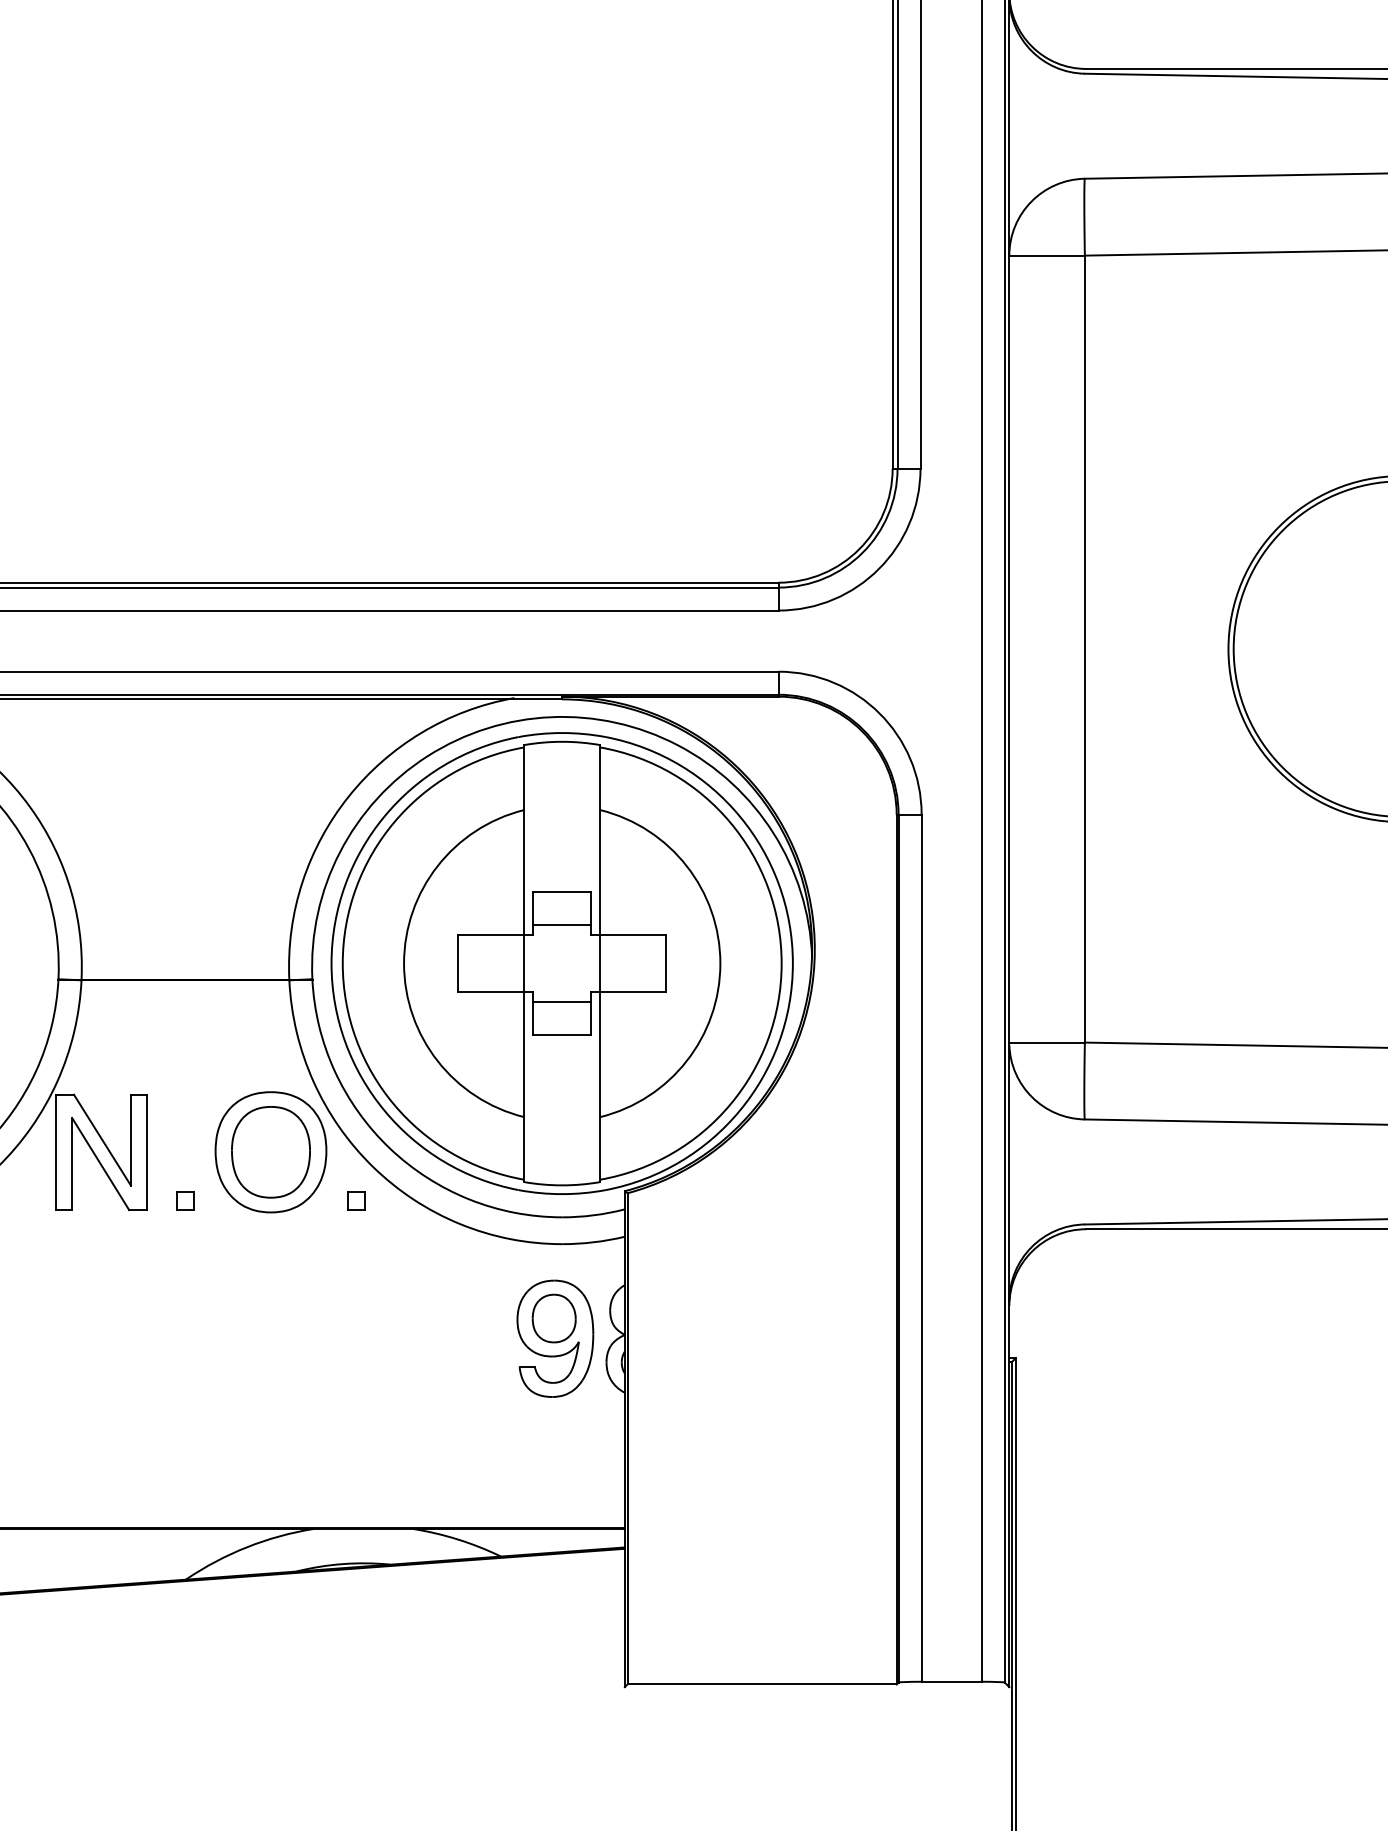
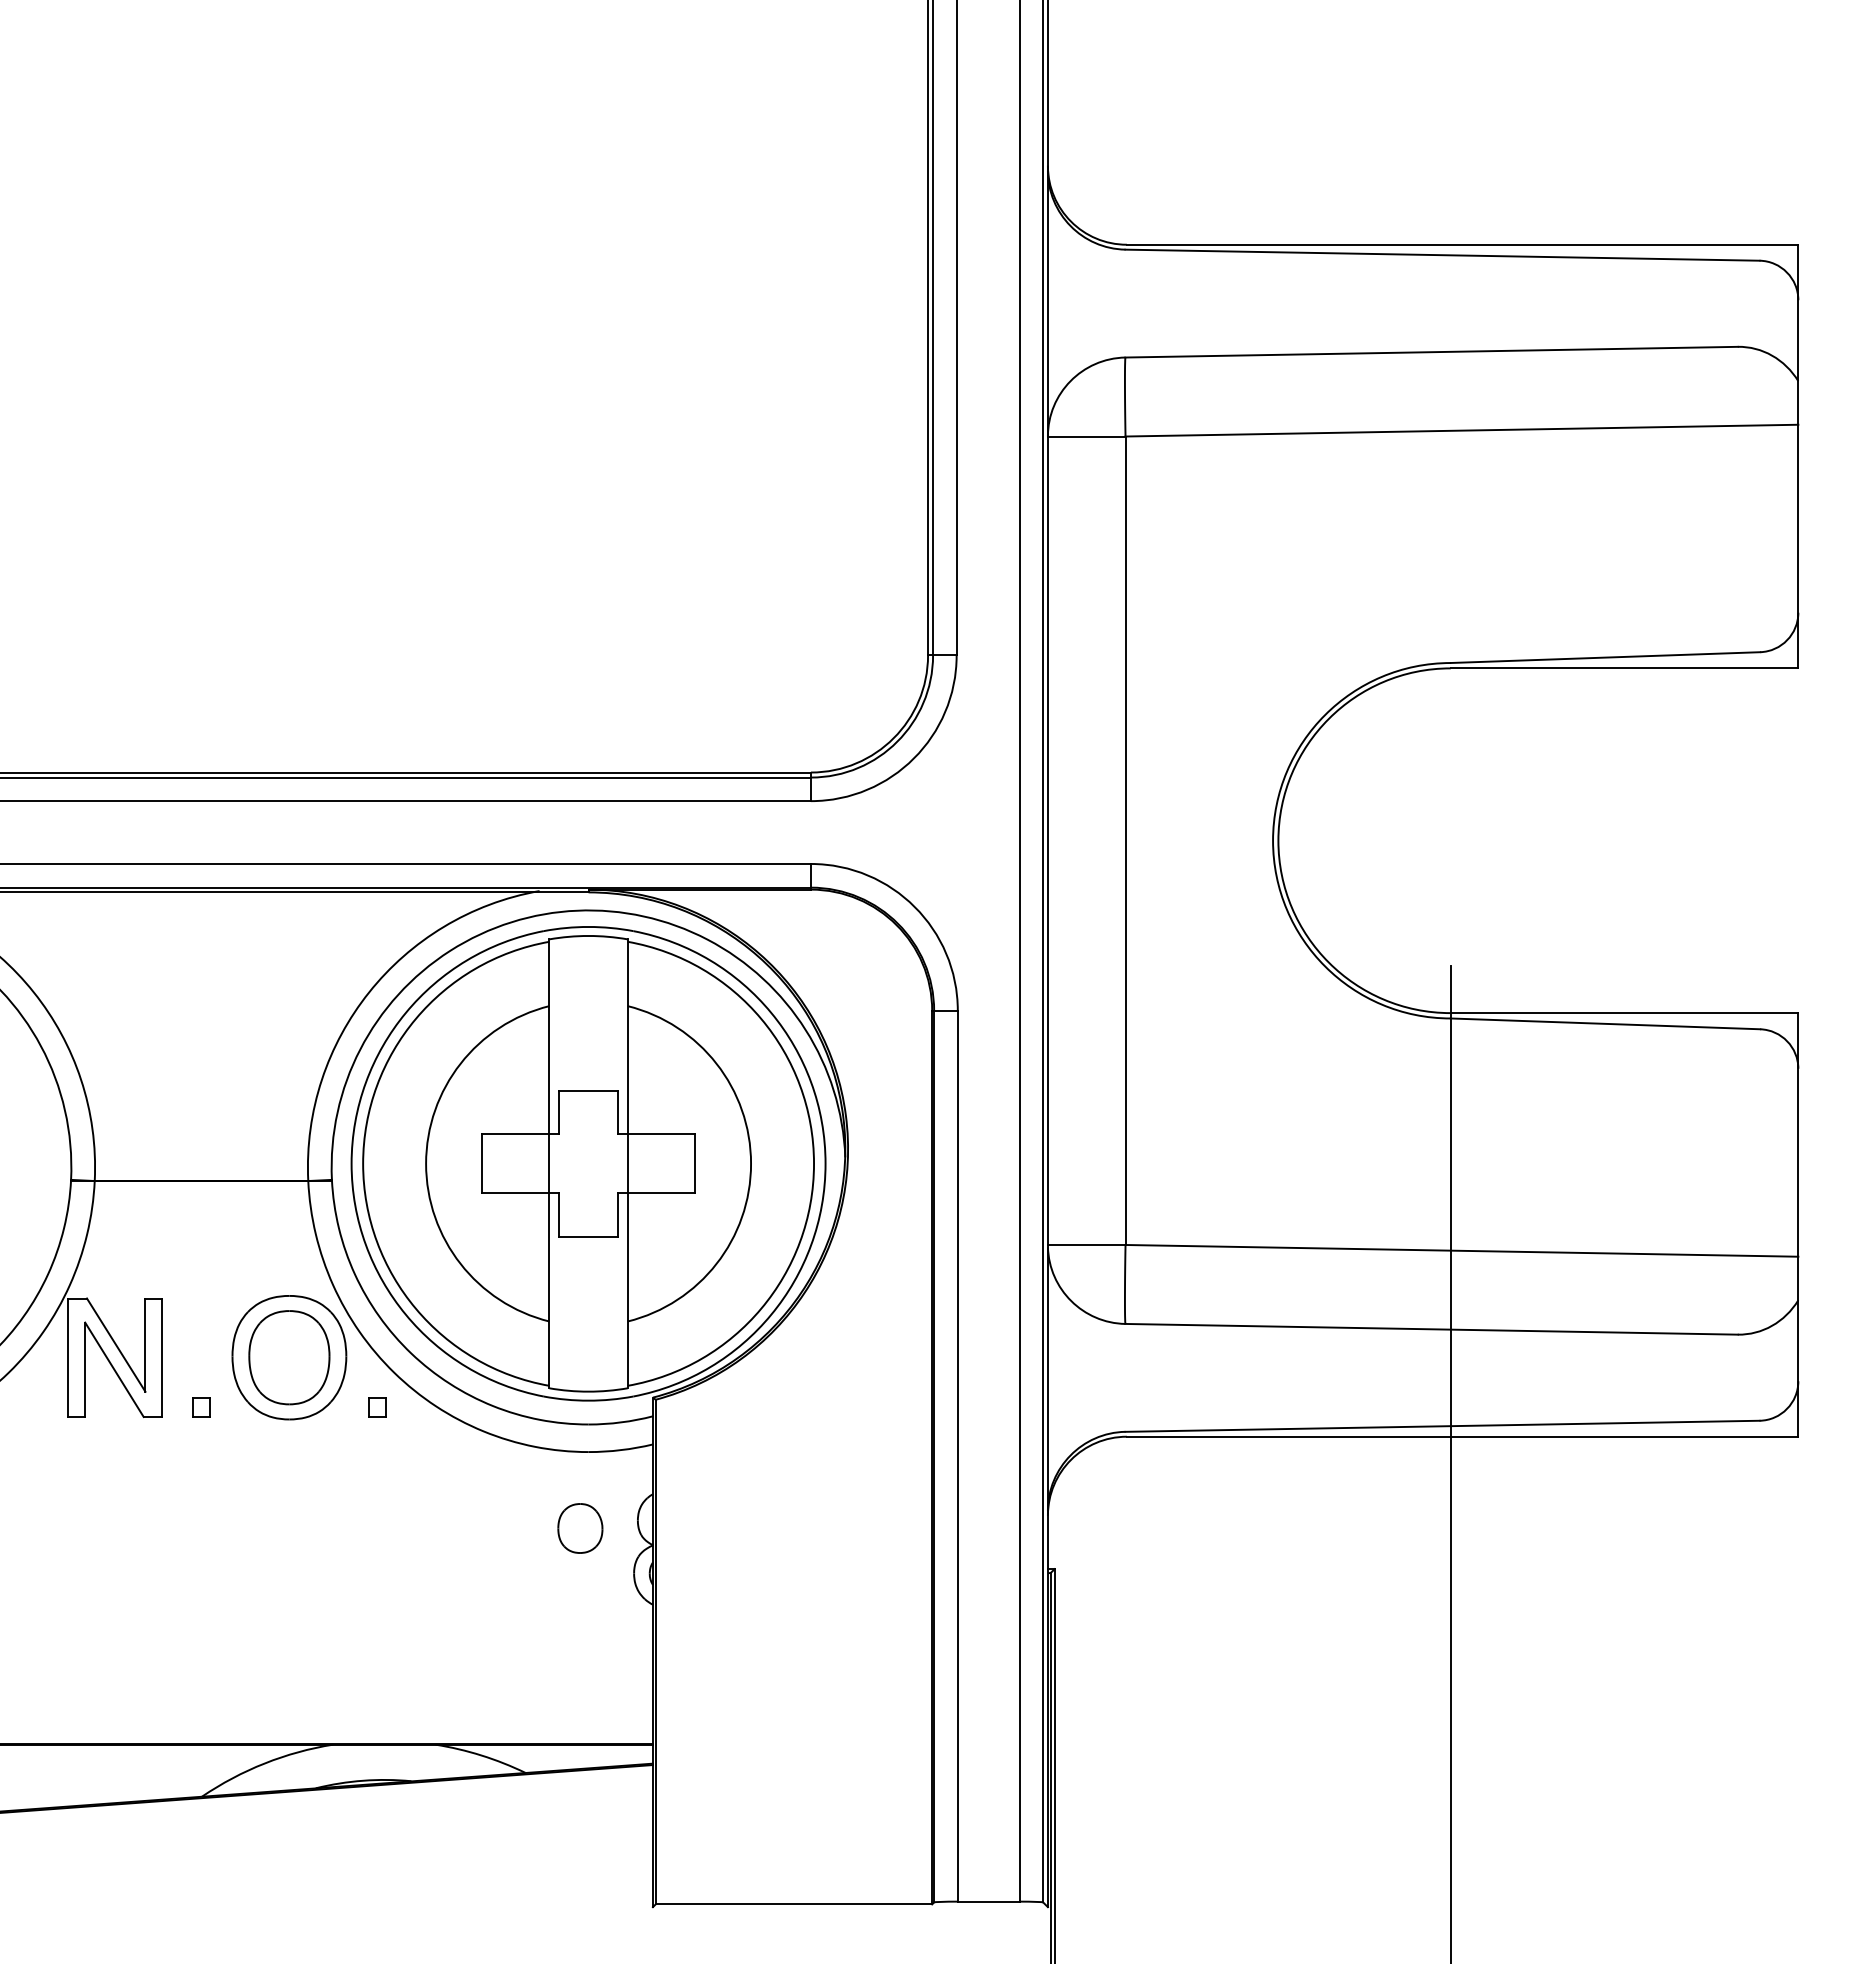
line: (562, 925) -> (588, 1124), removed
line: (562, 1002) -> (588, 1203), removed
part: (555, 1338) -> (581, 1548), removed

